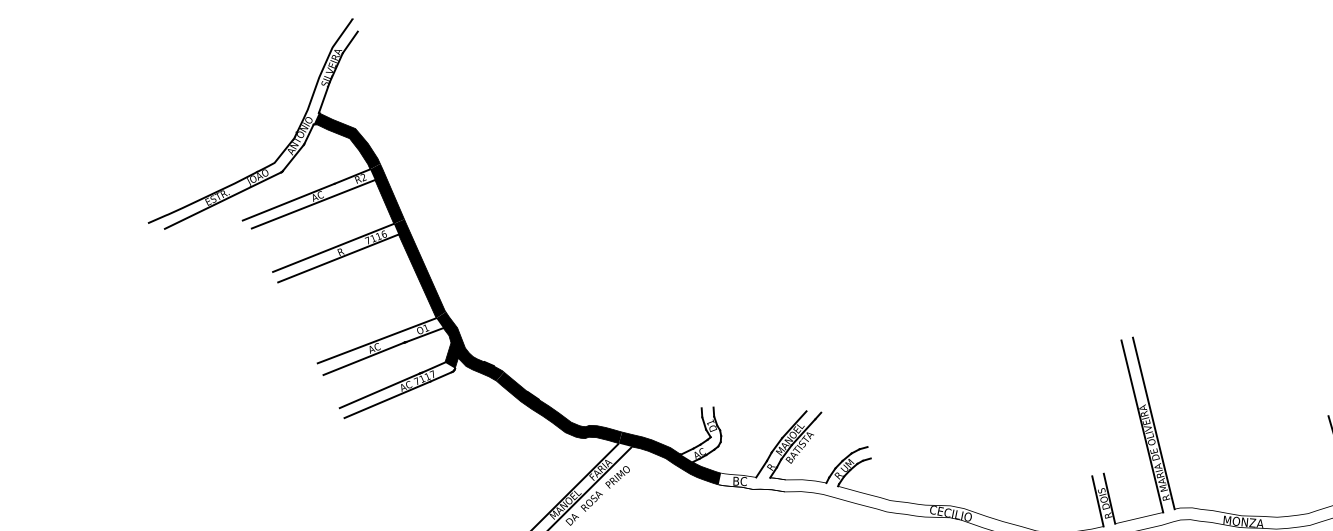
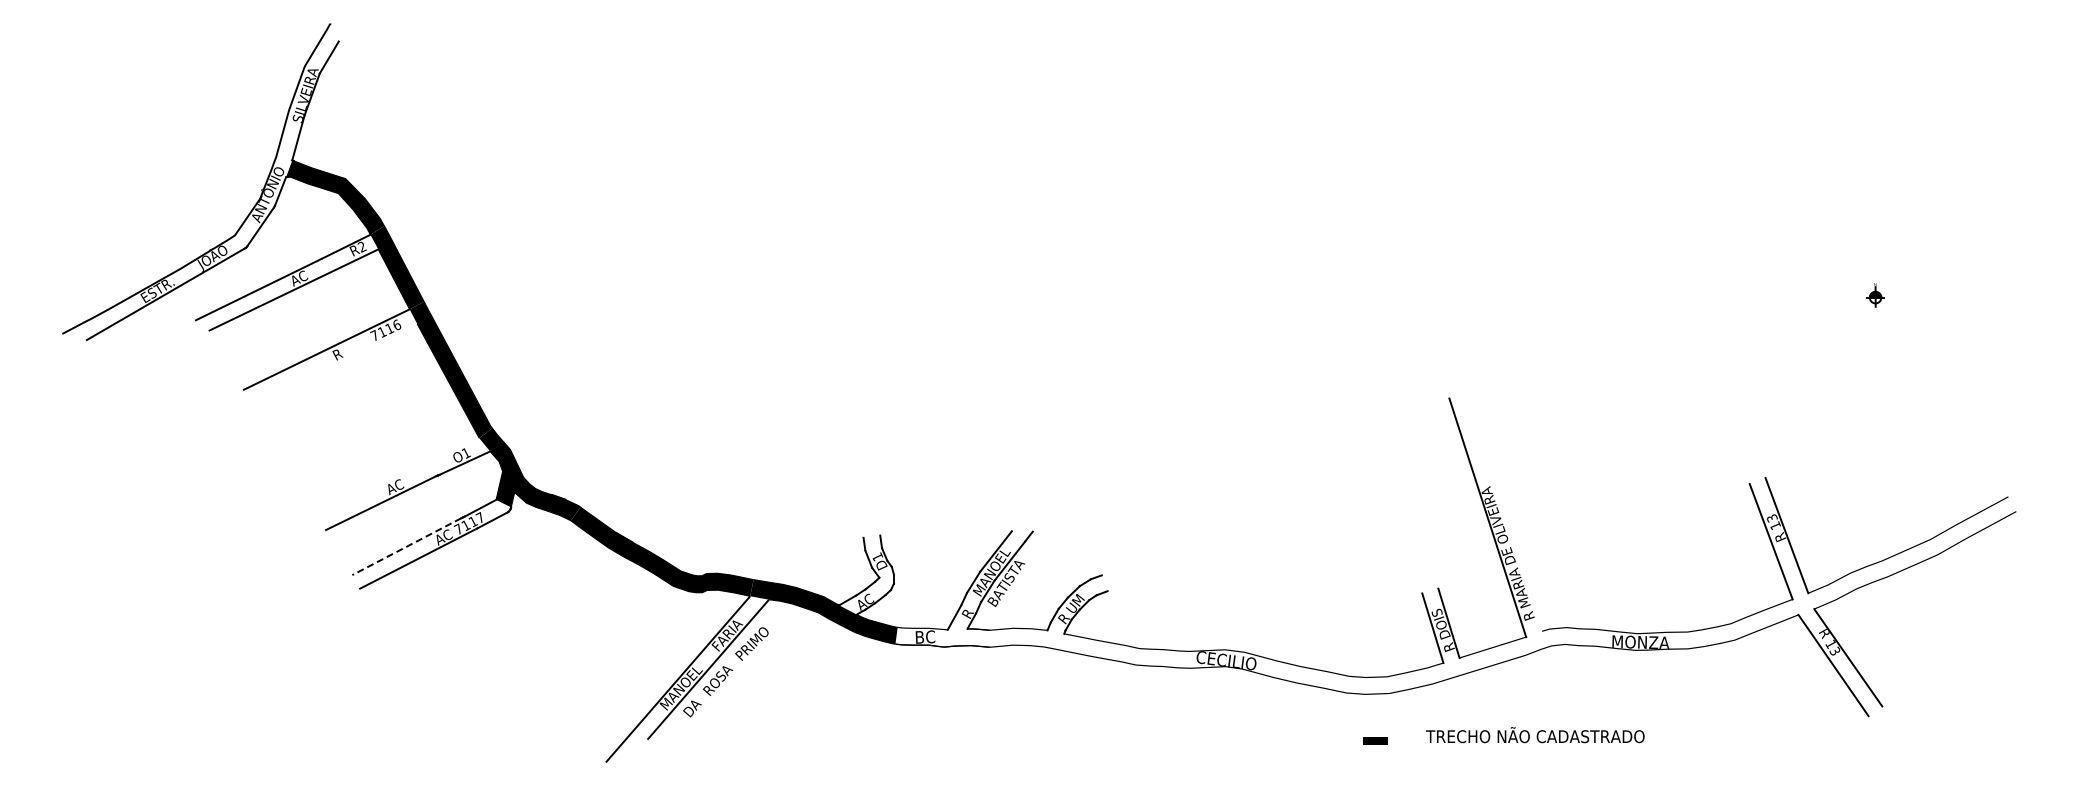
line: (338, 258) -> (334, 363), removed
line: (376, 341) -> (397, 476), removed
line: (379, 390) -> (406, 546), solid -> dashed
line: (1153, 423) -> (1503, 512), removed

